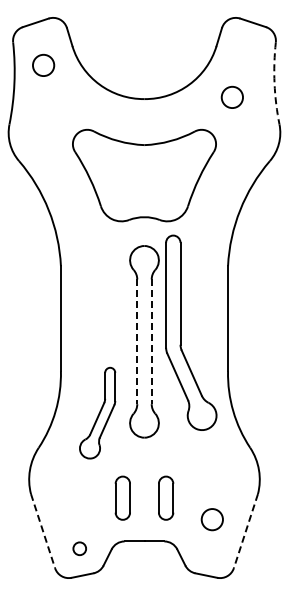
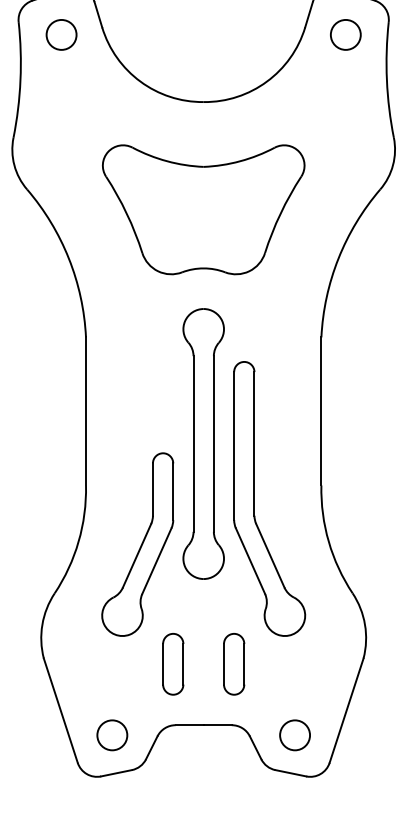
circle: (43, 64) -> (61, 33), moved
arc: (274, 83) -> (386, 80), dashed -> solid
circle: (231, 96) -> (344, 33), moved
part: (181, 332) -> (255, 498), moved
line: (137, 342) -> (193, 444), dashed -> solid
line: (151, 342) -> (213, 444), dashed -> solid
part: (97, 412) -> (137, 543), size x1.43
circle: (211, 519) -> (293, 735), moved
line: (43, 531) -> (61, 711), dashed -> solid
line: (245, 531) -> (345, 711), dashed -> solid
circle: (79, 548) -> (112, 735), size x1.67

